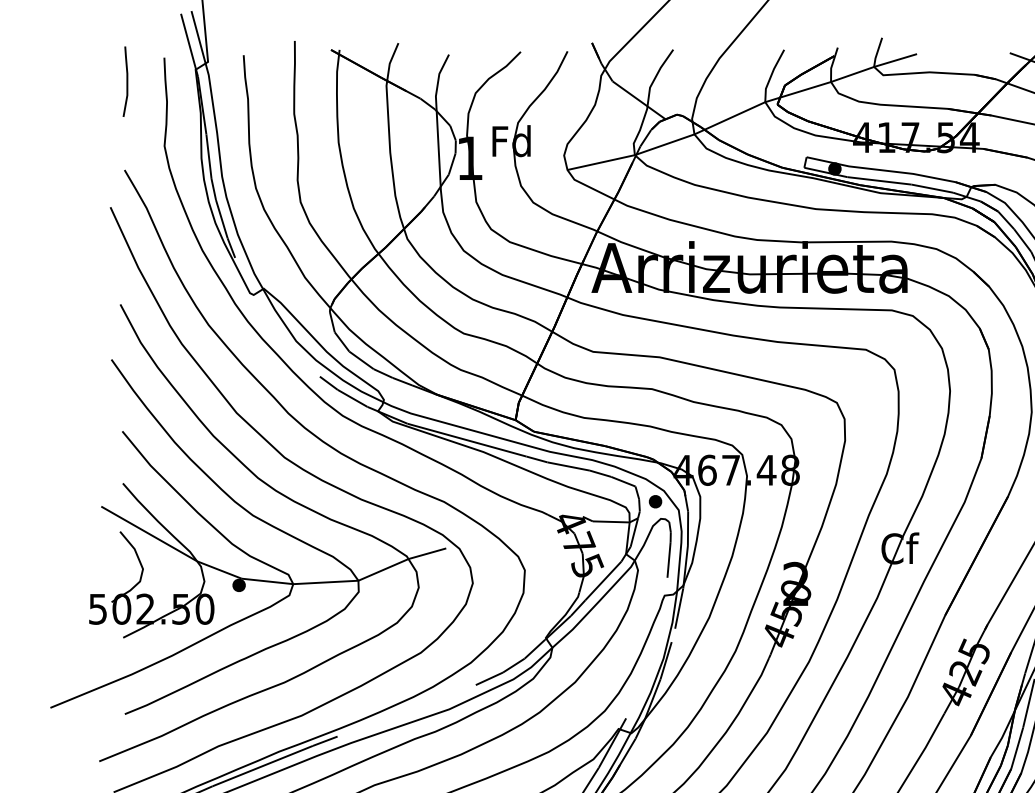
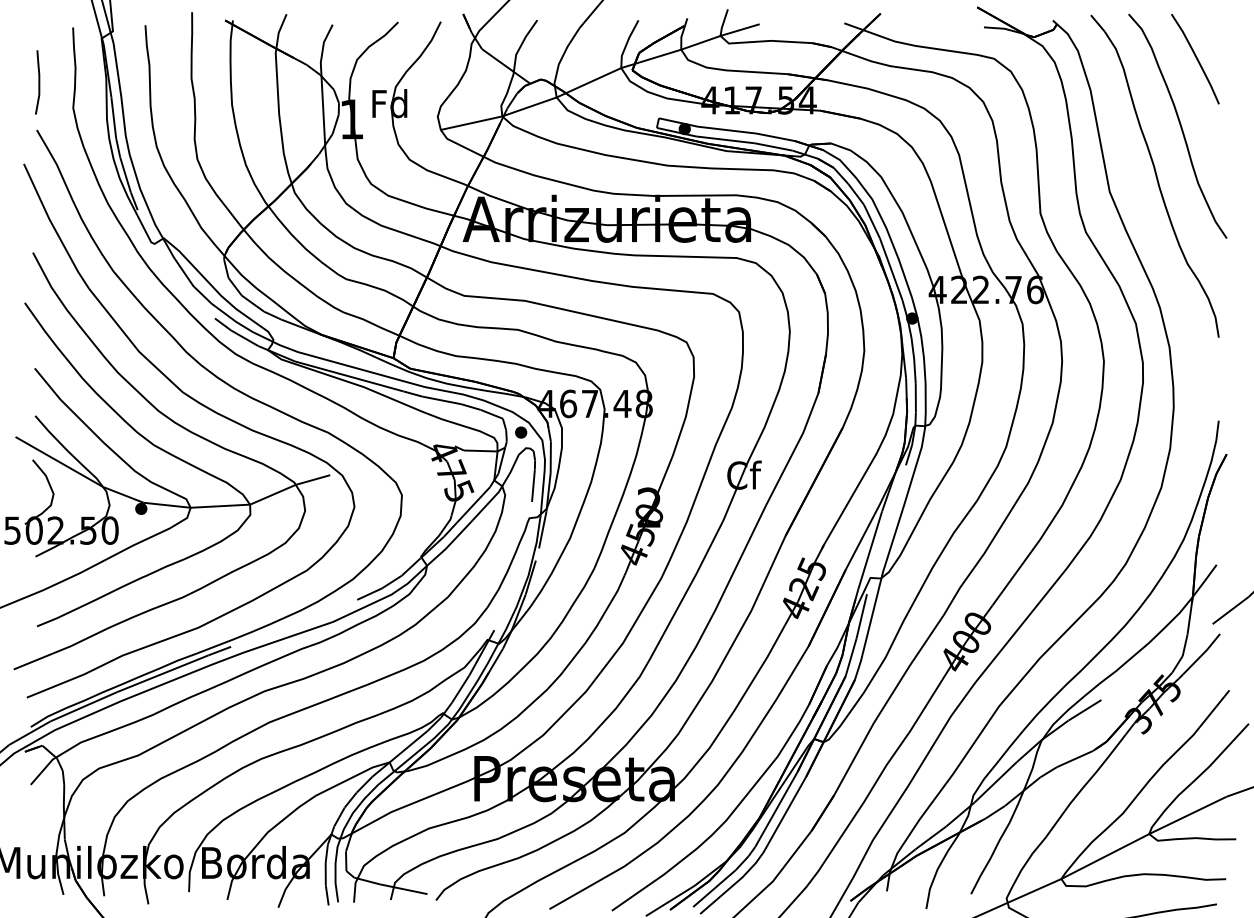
line: (126, 81) -> (38, 82), moved

